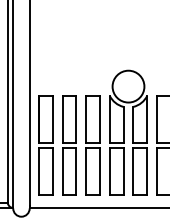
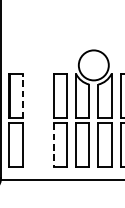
line: (52, 118) -> (22, 95), solid -> dashed
part: (69, 145) -> (38, 120), removed
line: (86, 171) -> (54, 145), solid -> dashed

